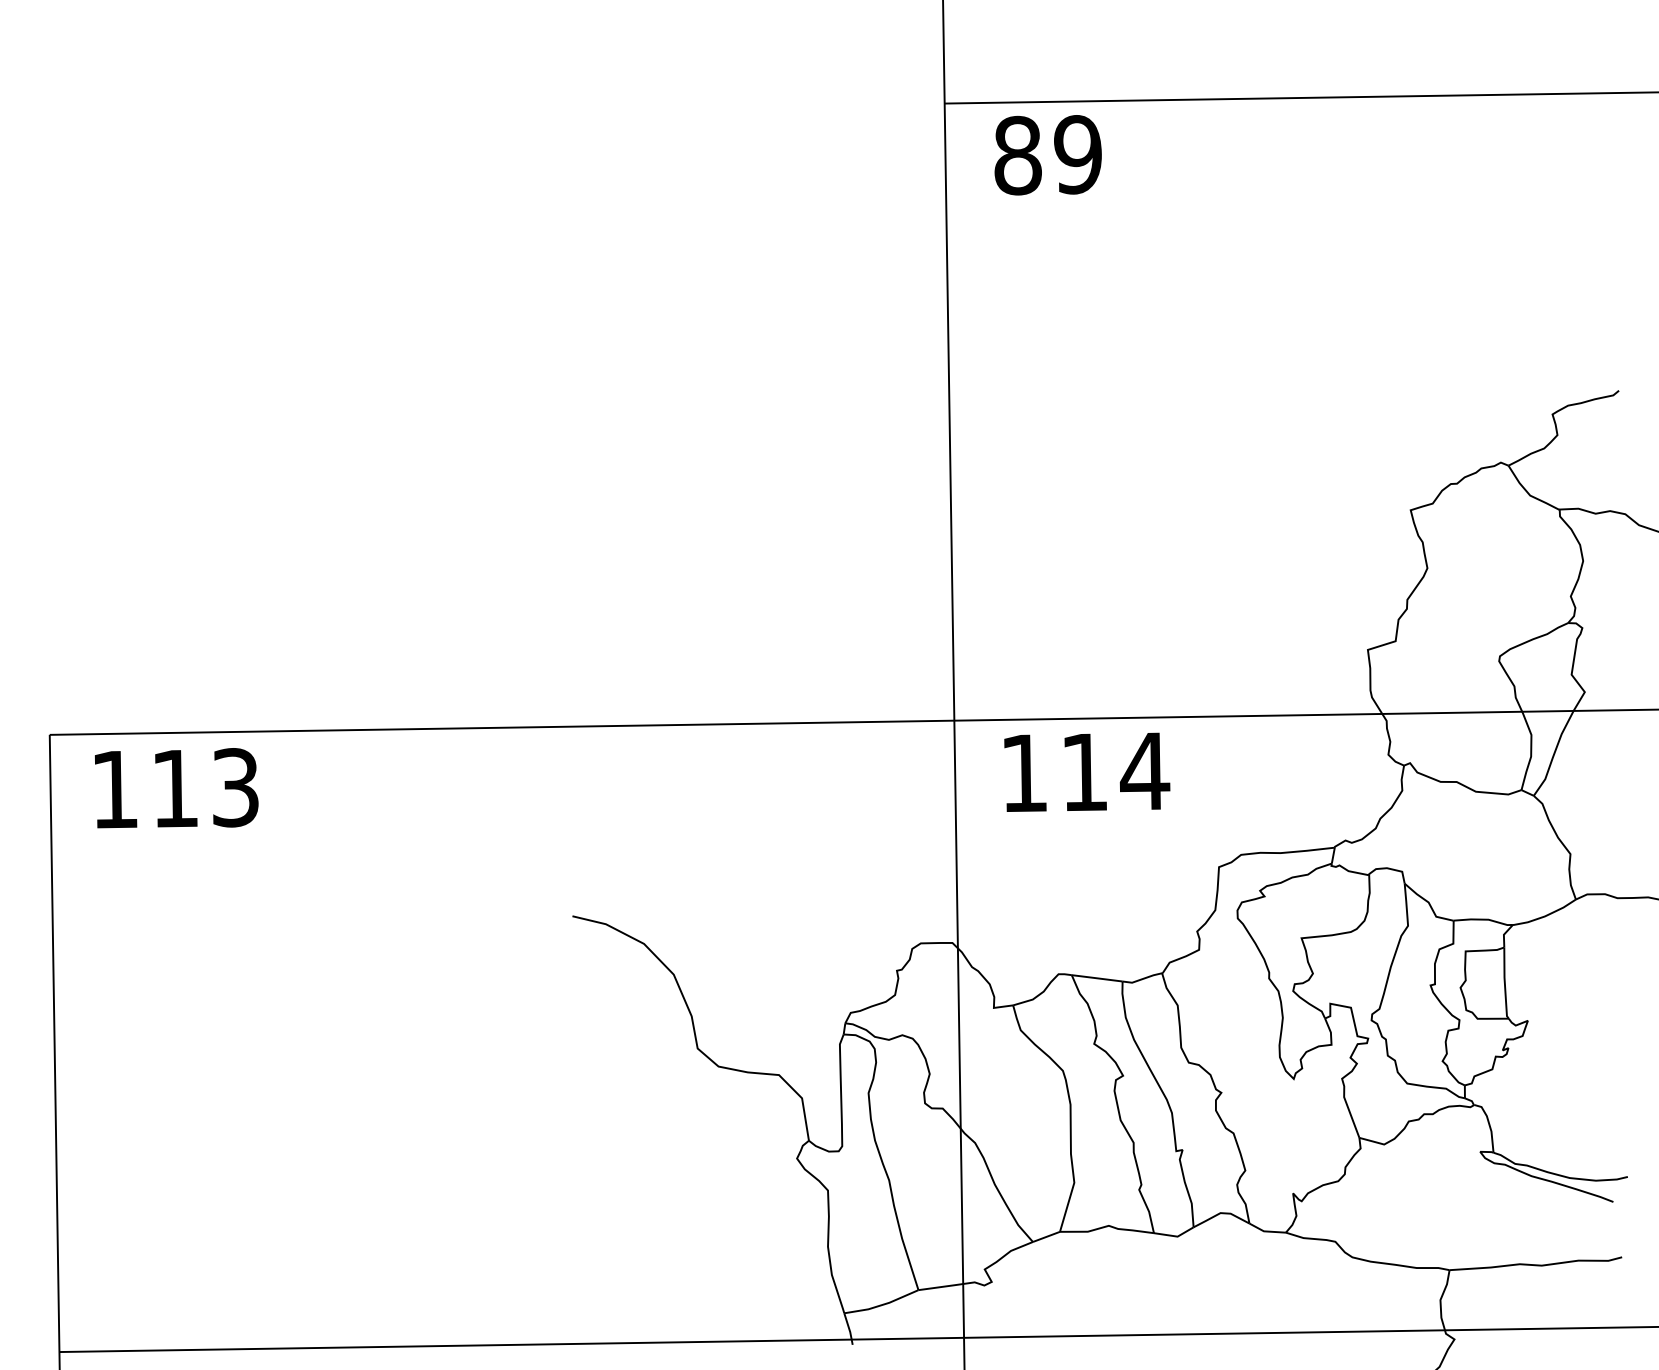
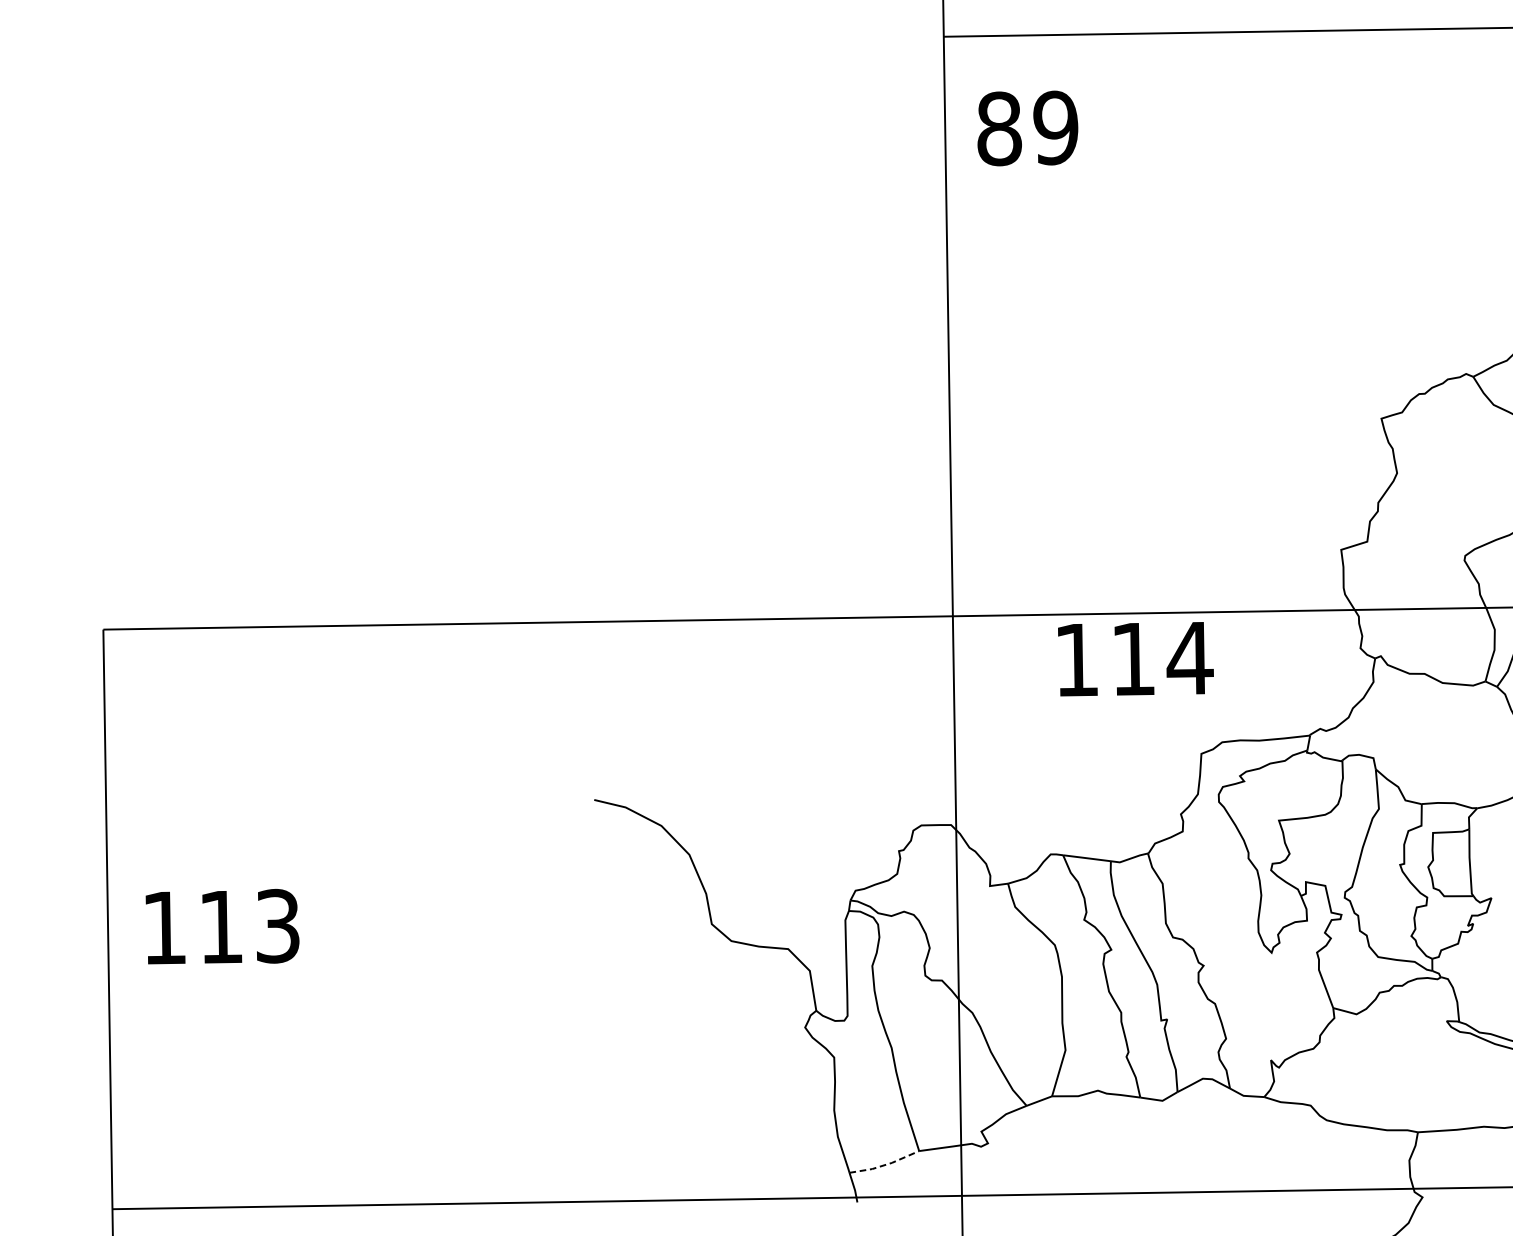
text: (1047, 155) -> (1027, 128), moved
text: (1087, 771) -> (1136, 658), moved
text: (176, 788) -> (222, 926), moved
line: (882, 1305) -> (885, 1165), solid -> dashed

